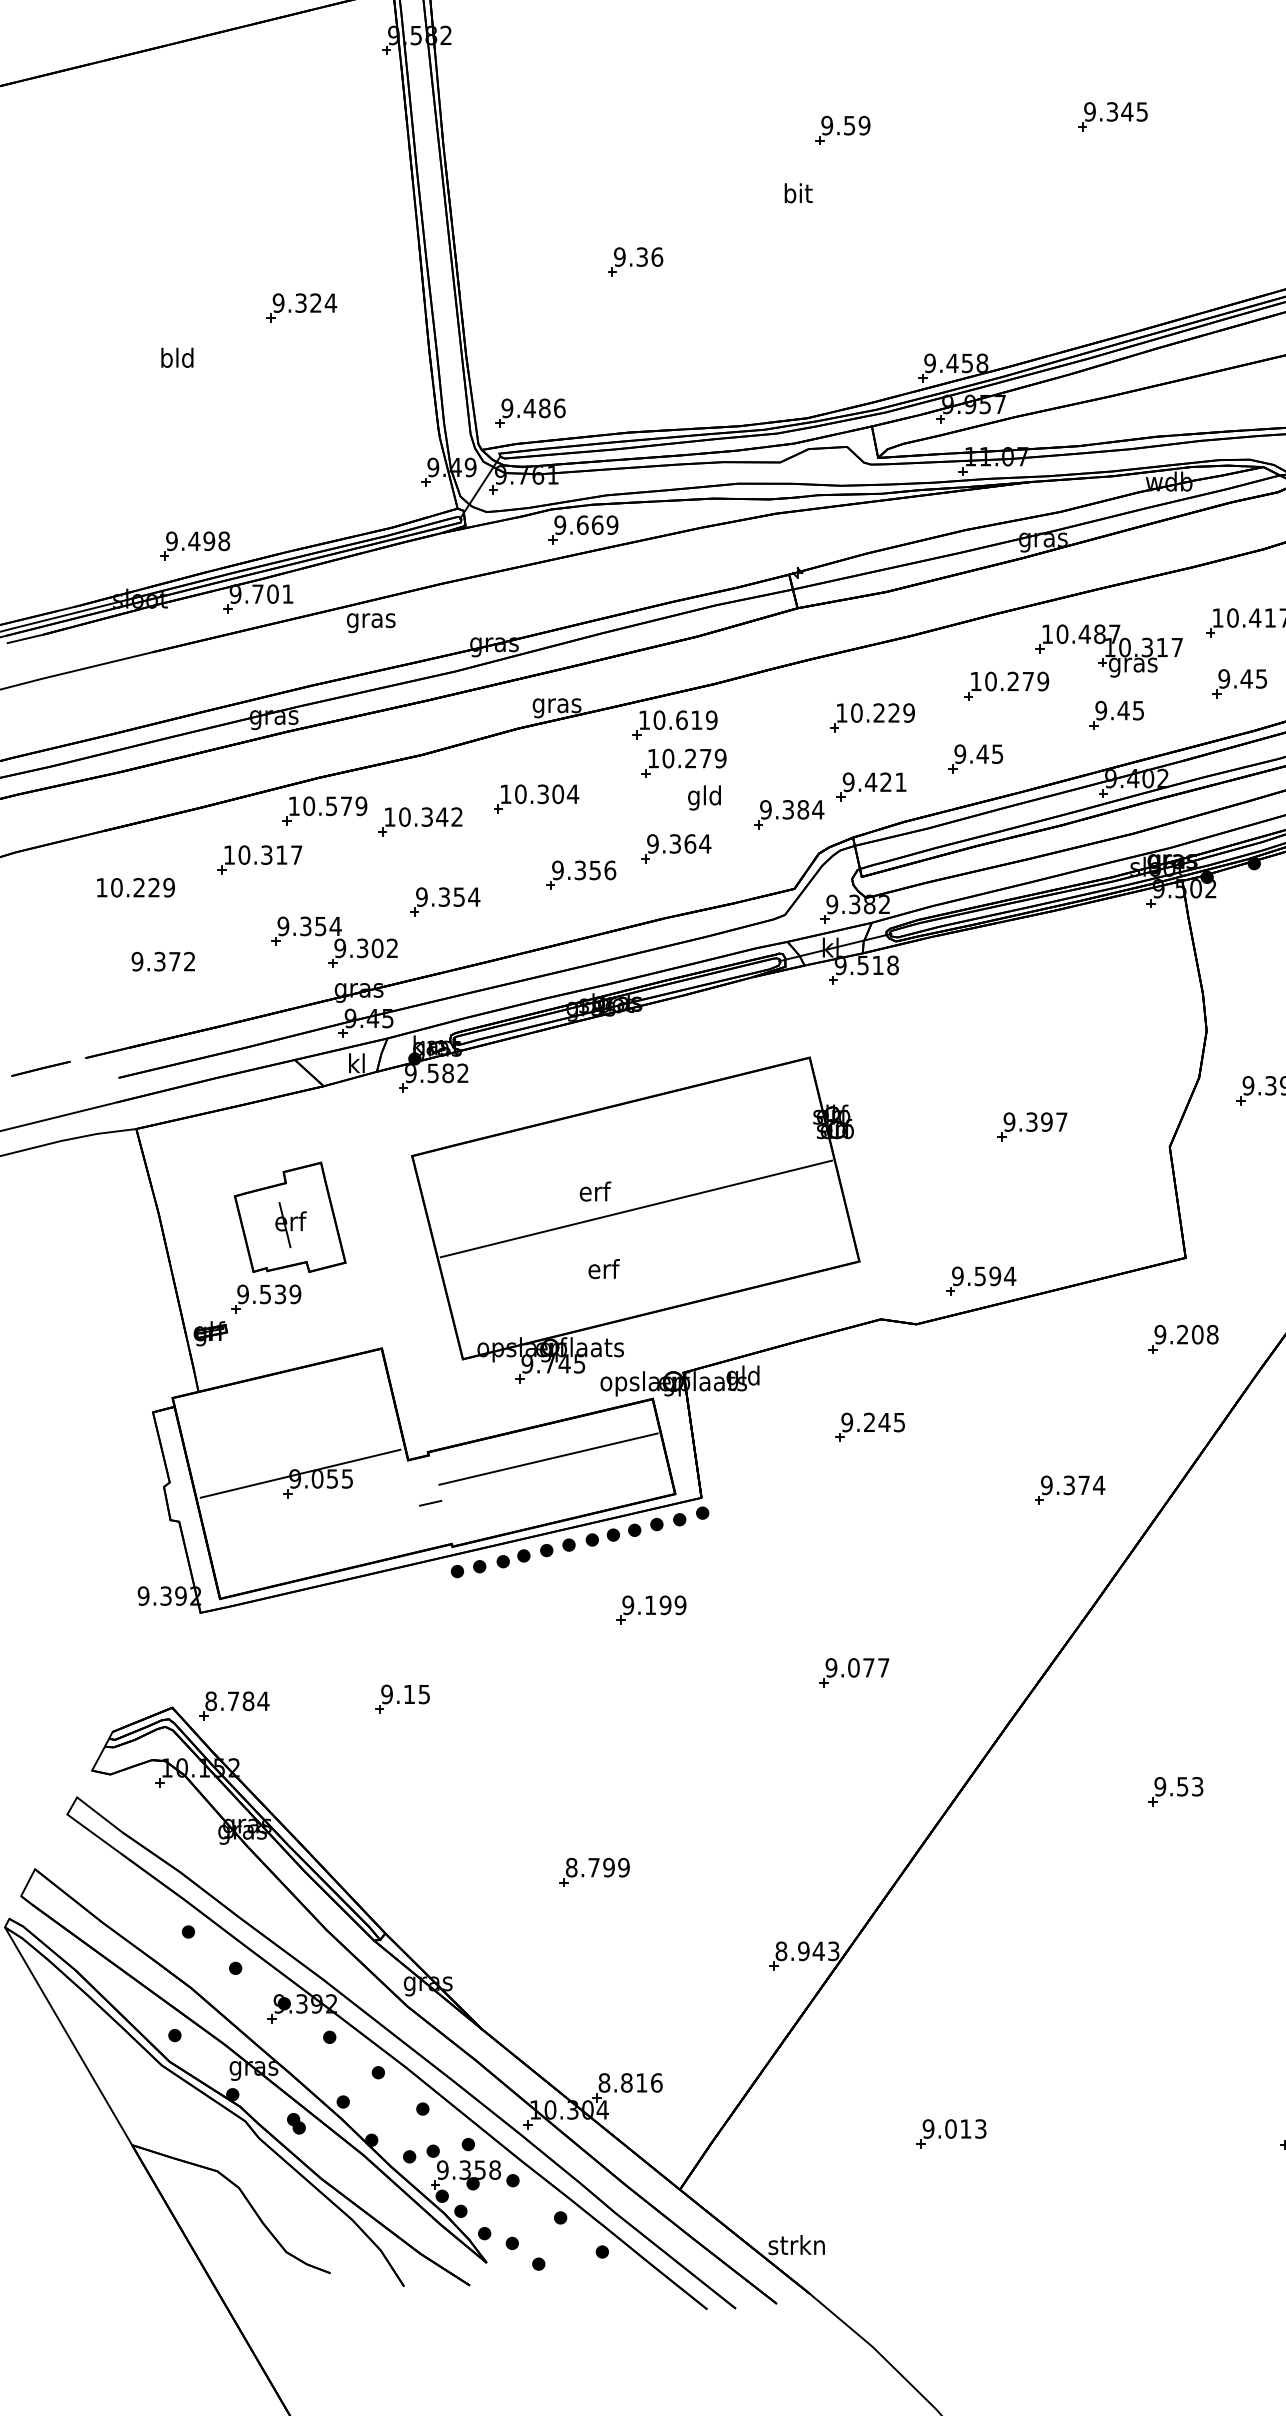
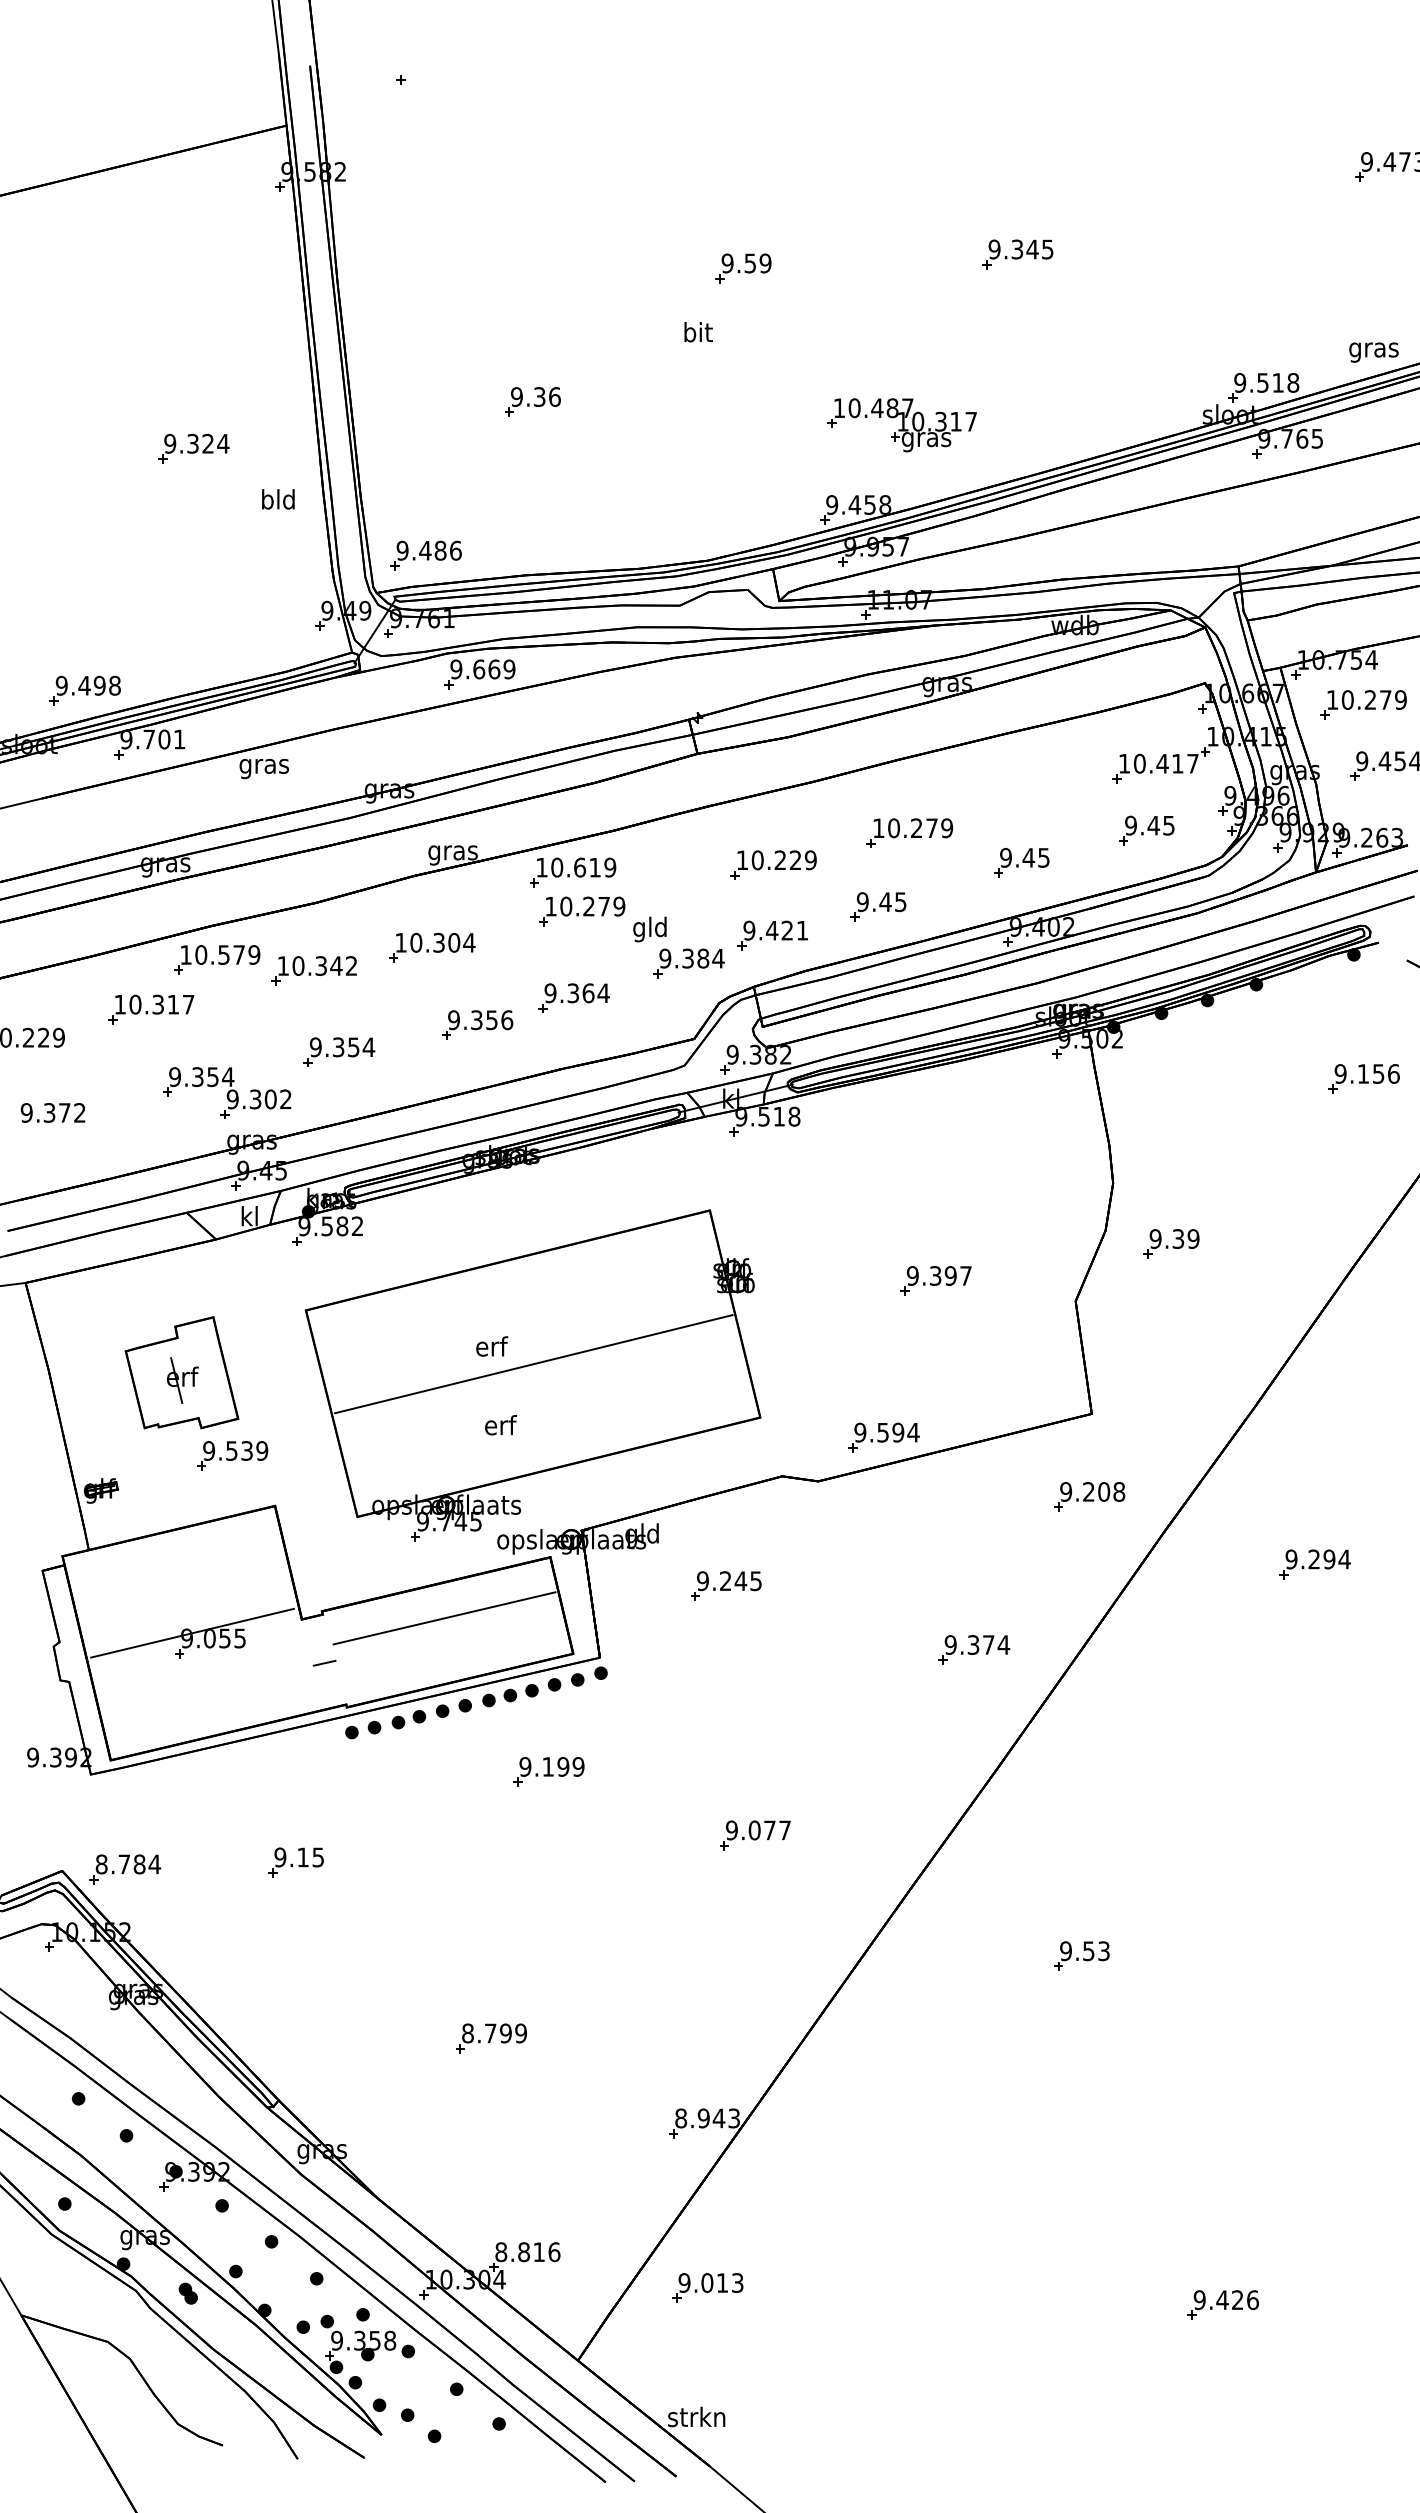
text: (177, 357) -> (278, 499), moved
part: (1108, 651) -> (901, 425), moved
text: (704, 797) -> (649, 929), moved
part: (266, 1298) -> (232, 1455), moved
part: (870, 1426) -> (726, 1585), moved
part: (951, 2133) -> (707, 2287), moved

